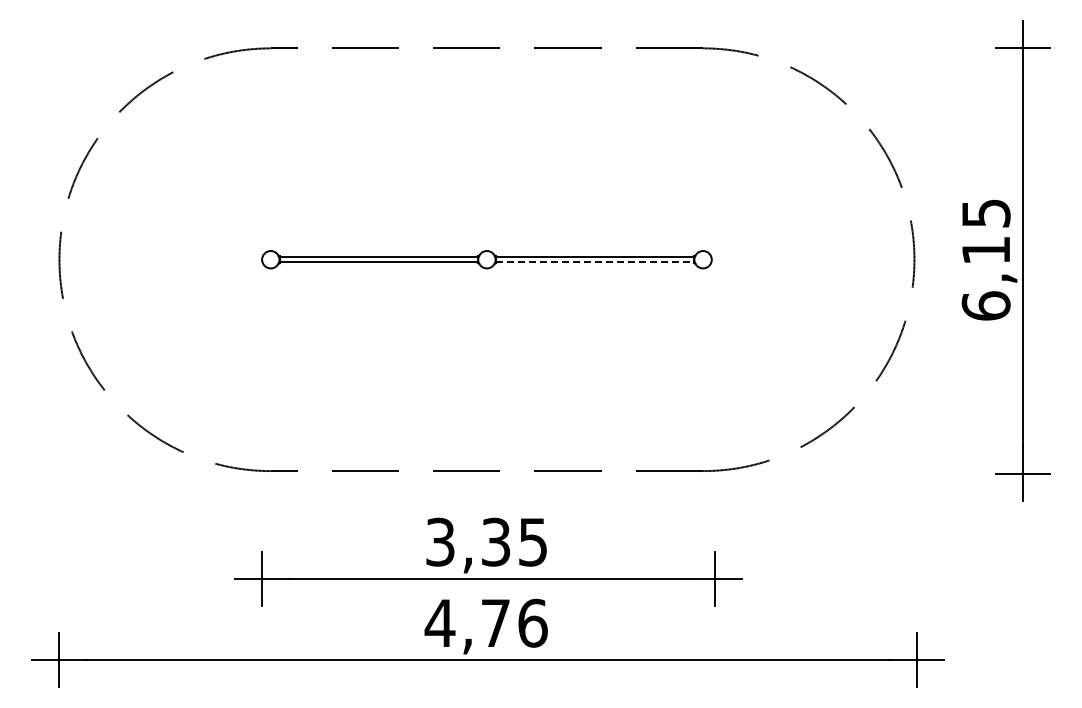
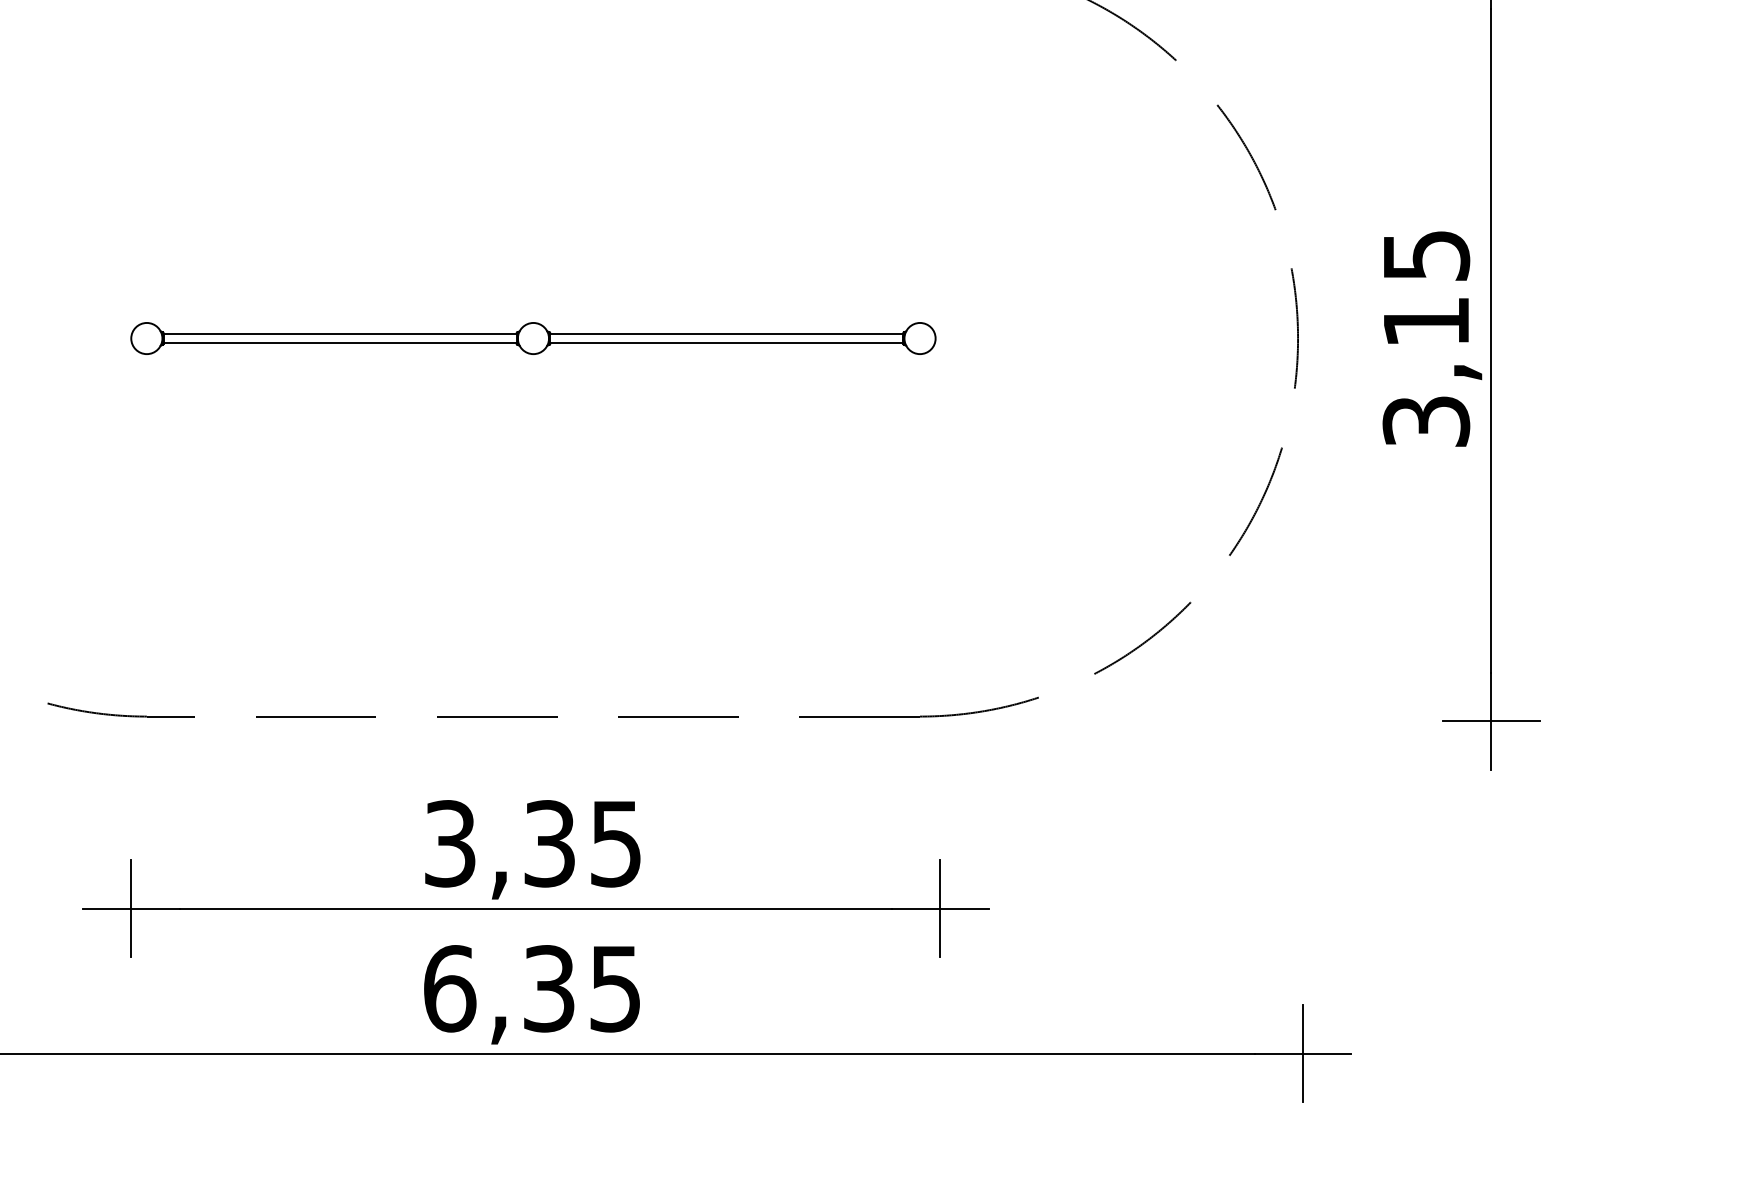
line: (595, 262) -> (727, 343), dashed -> solid
text: (985, 305) -> (1425, 420), 6,15 -> 3,15
text: (485, 622) -> (530, 987), 4,76 -> 6,35

